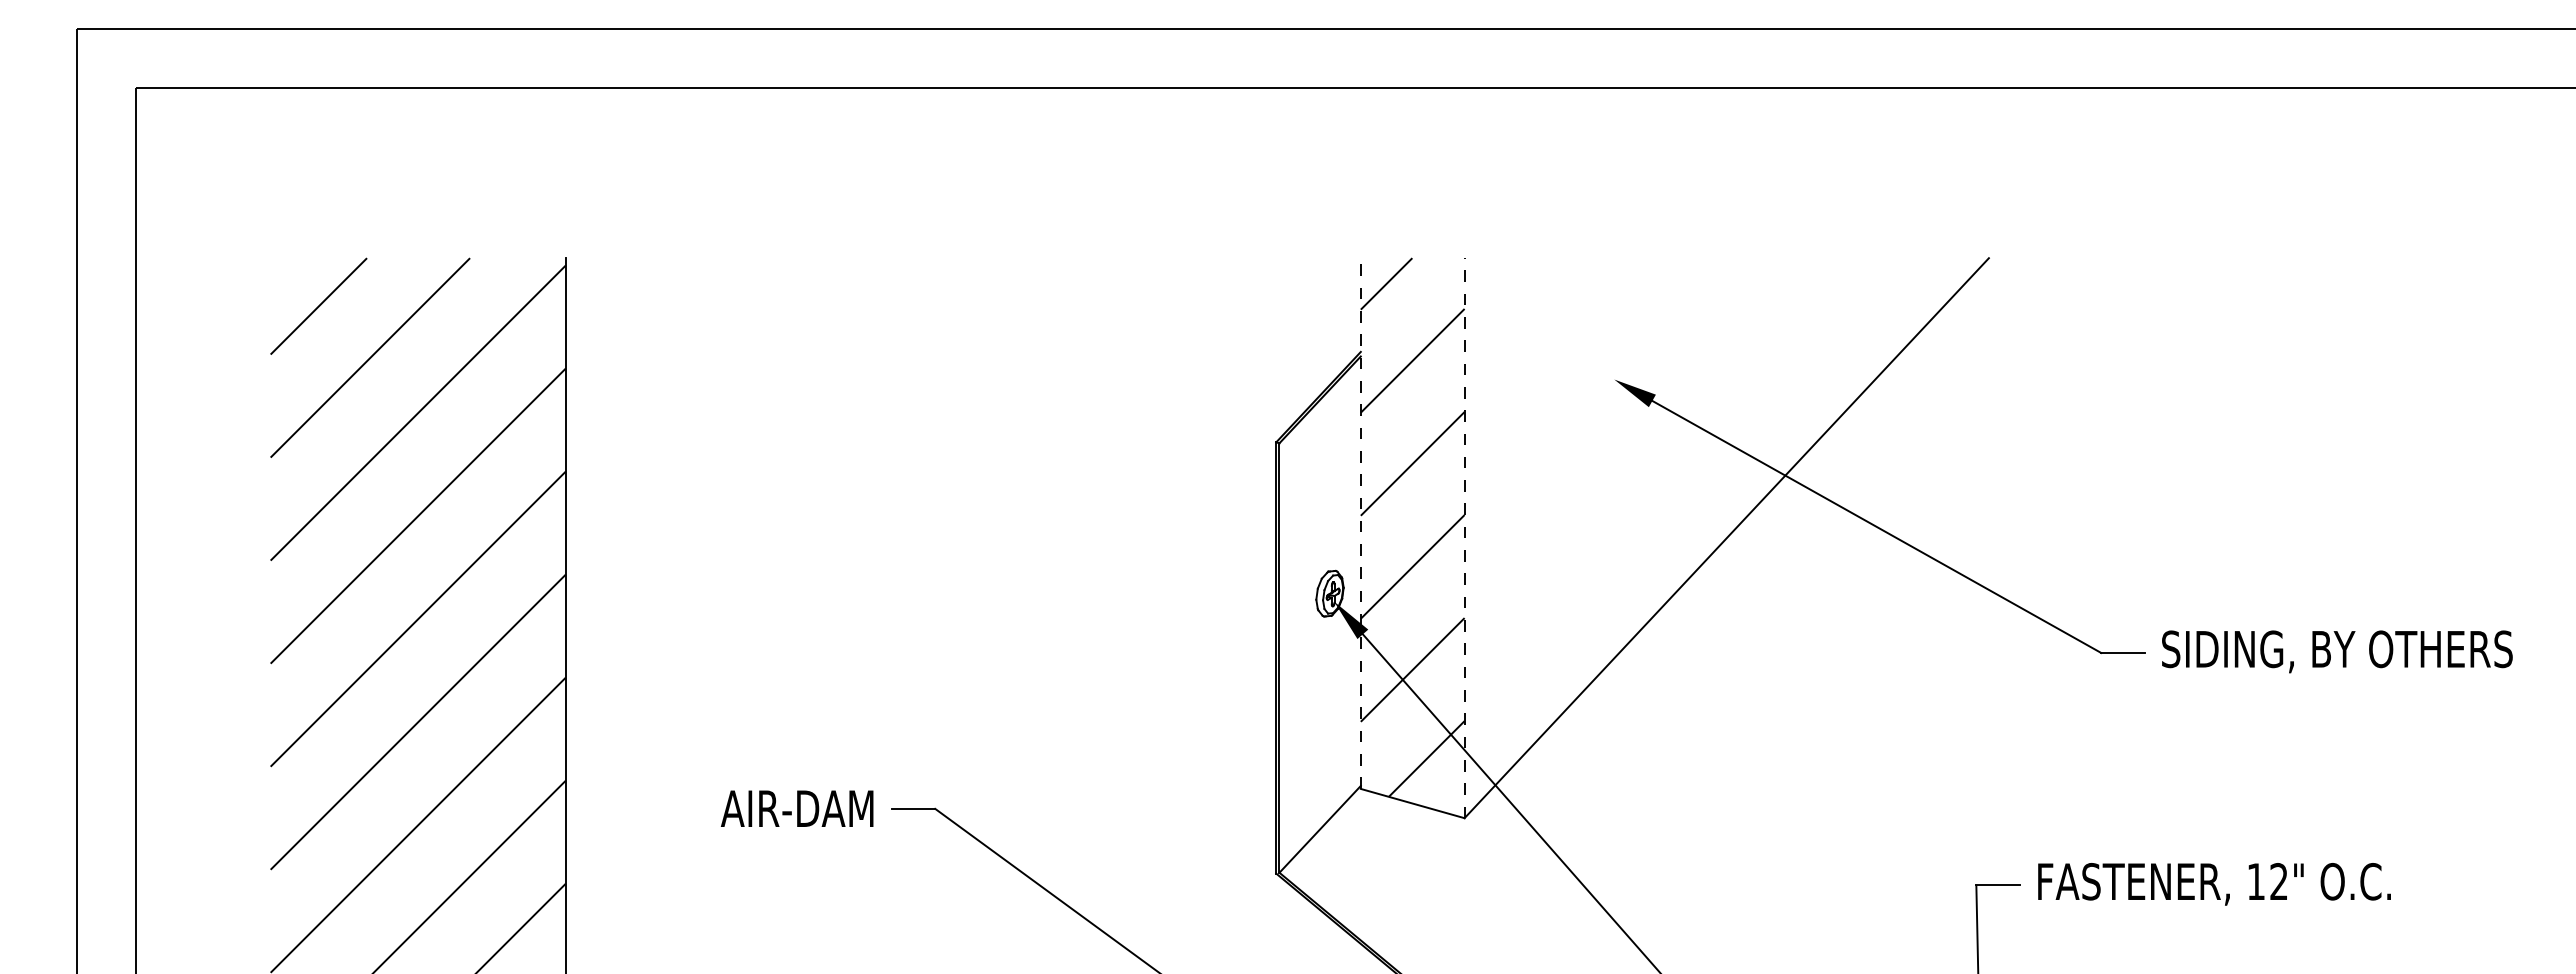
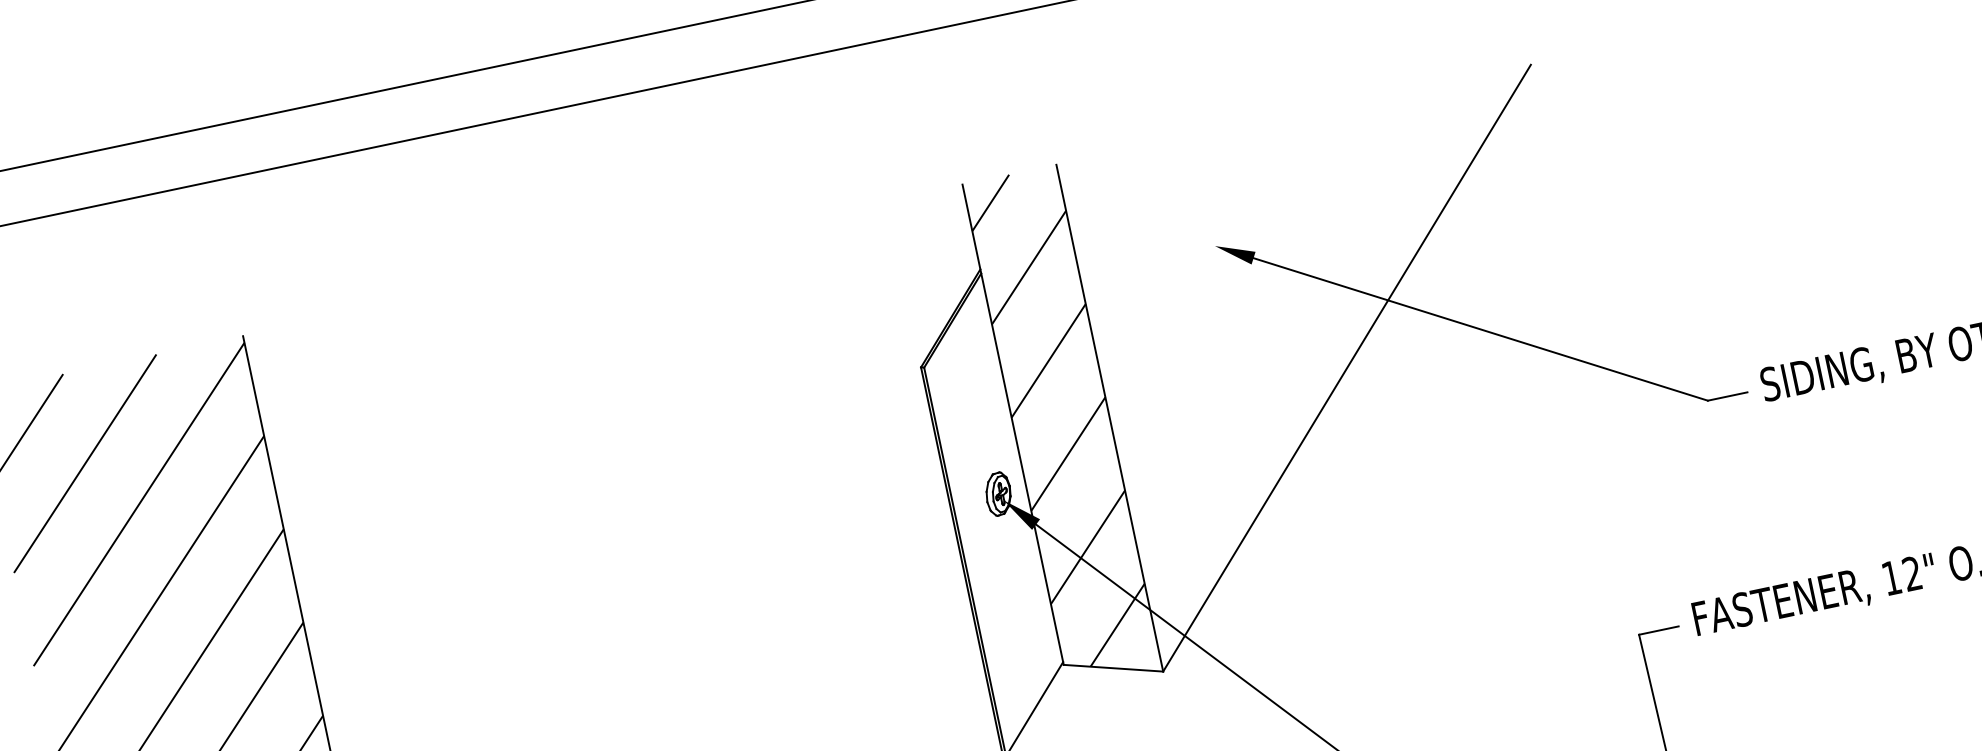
line: (1360, 523) -> (1012, 424), dashed -> solid
line: (1464, 537) -> (1109, 417), dashed -> solid

